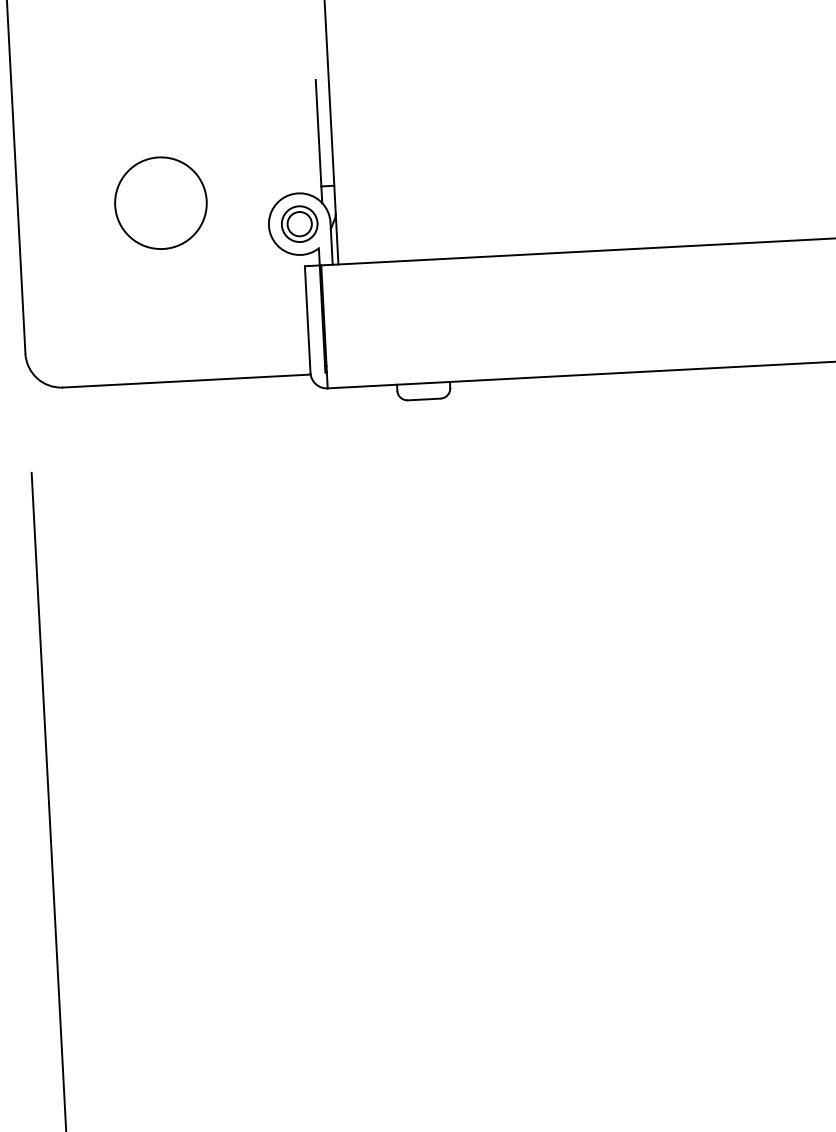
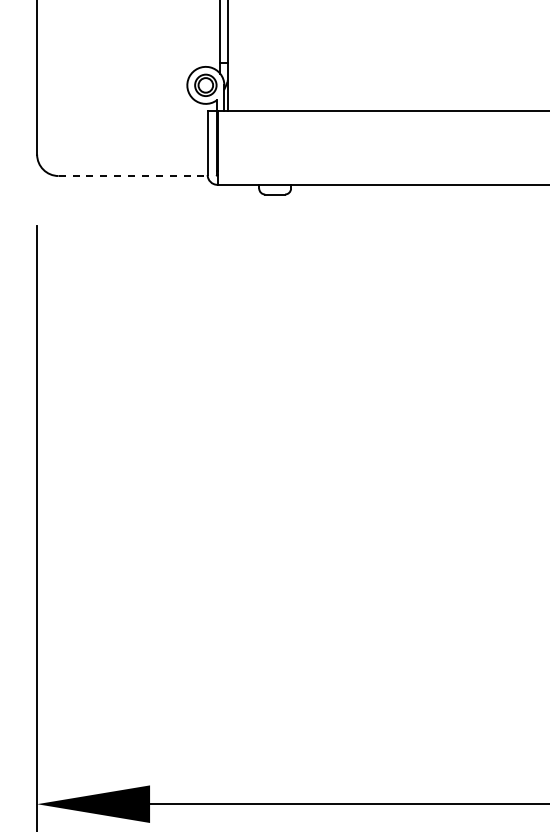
circle: (159, 203) -> (122, 68), removed
line: (187, 381) -> (133, 176), solid -> dashed

